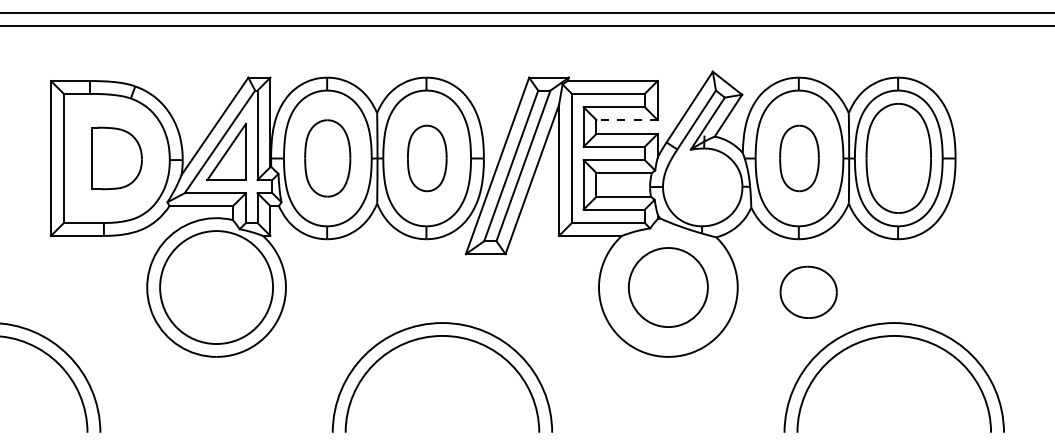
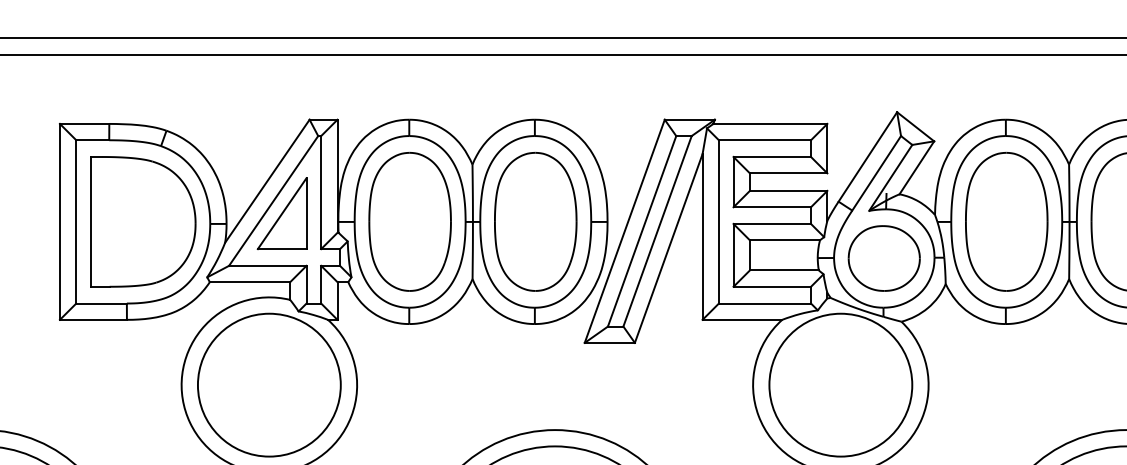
line: (627, 120) -> (789, 173), dashed -> solid
part: (117, 158) -> (144, 221), size x1.67
part: (327, 158) -> (409, 221), size x1.43
part: (427, 158) -> (536, 221), size x1.67
part: (799, 158) -> (1006, 221), size x1.67
circle: (667, 287) -> (839, 385), size x1.43
part: (808, 291) -> (884, 257), moved

